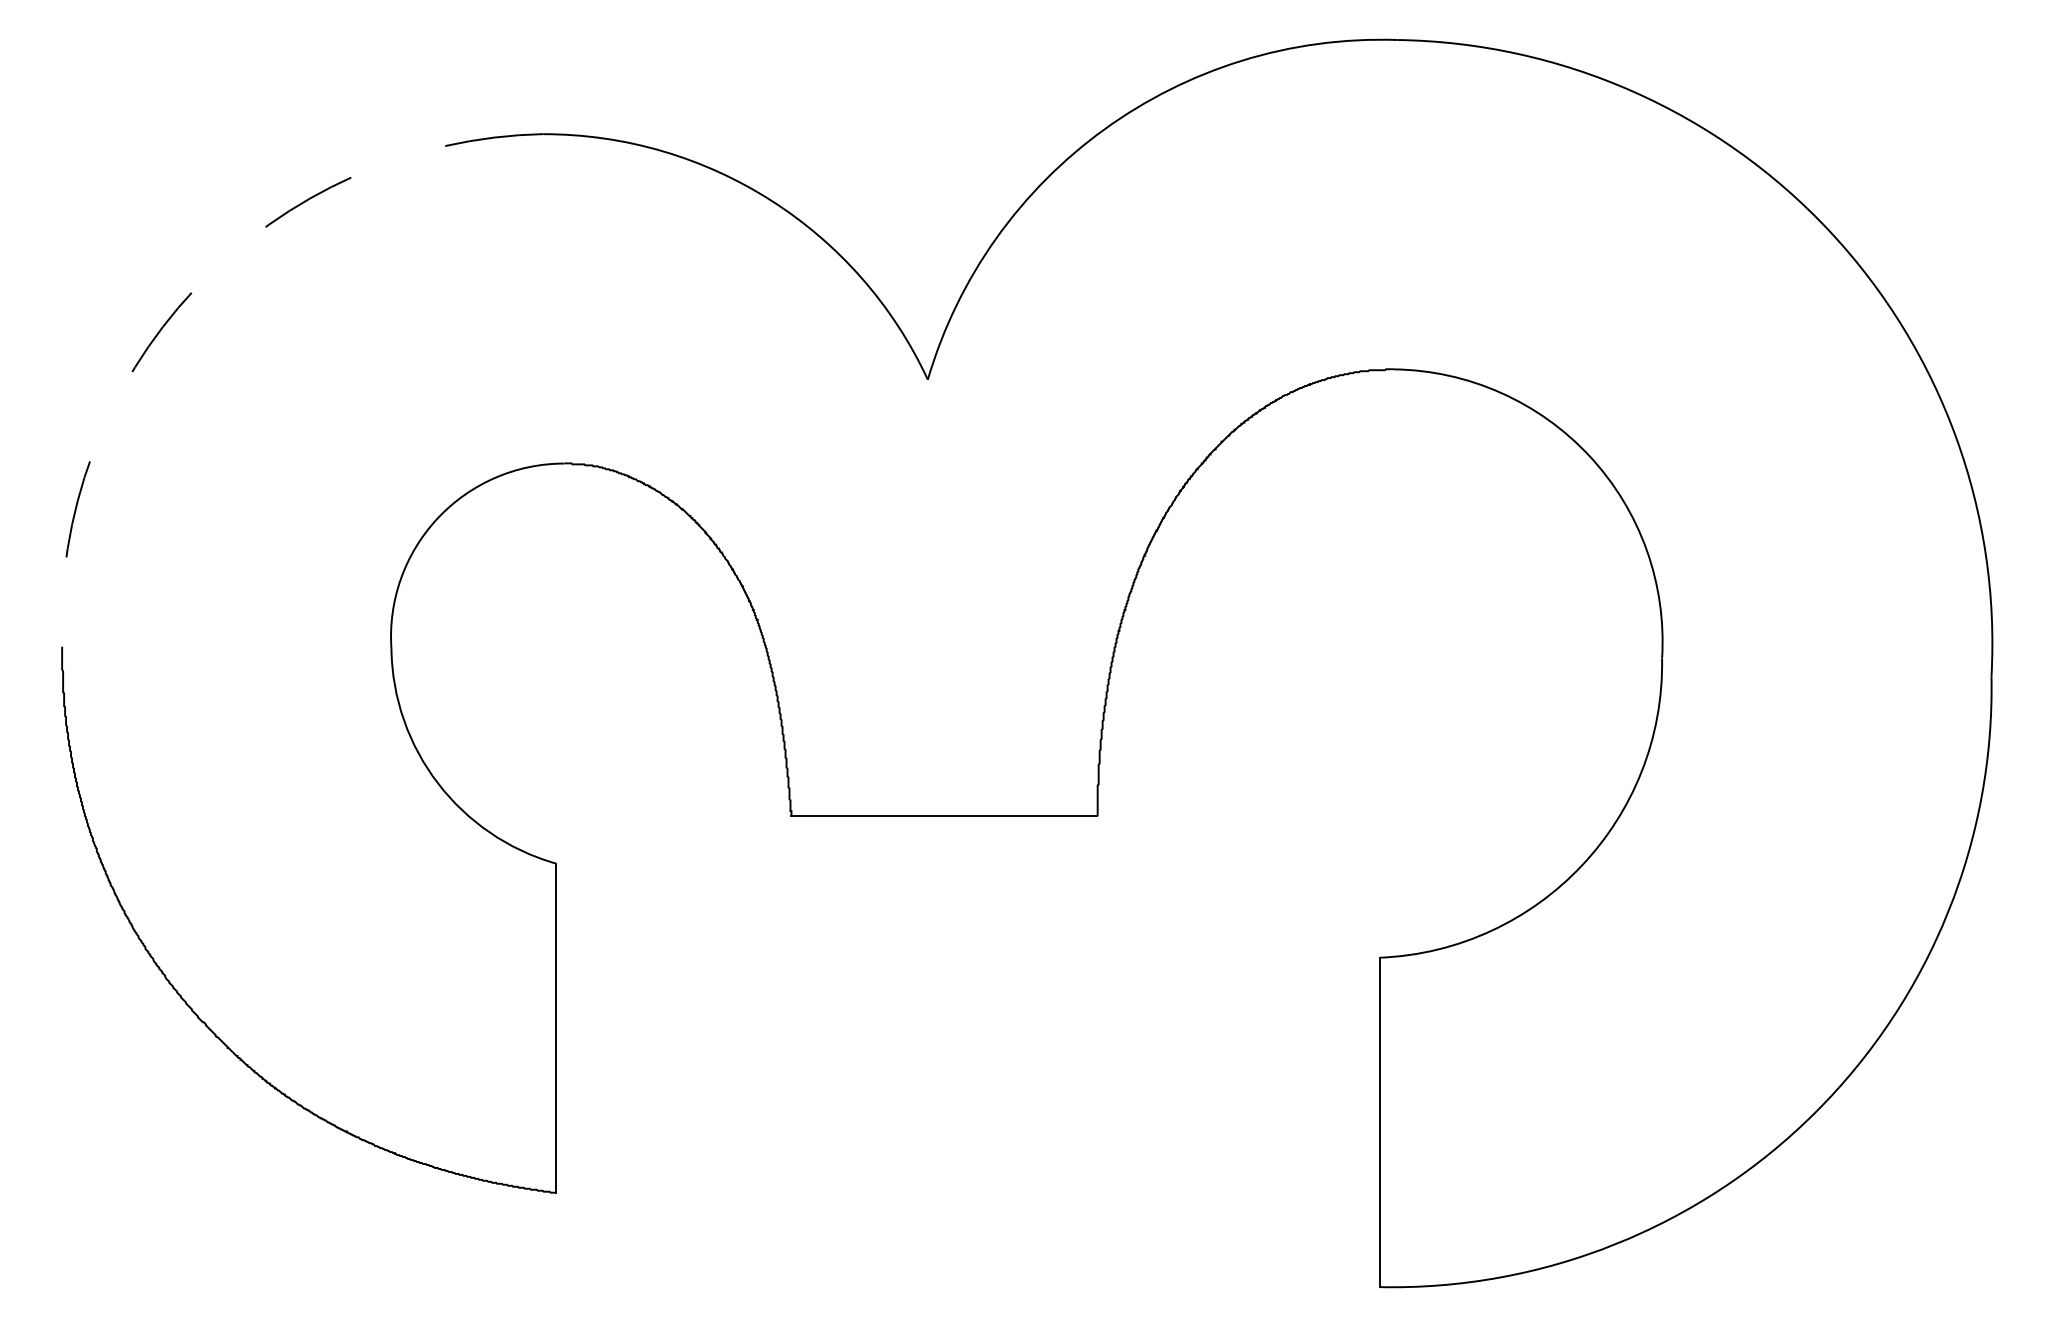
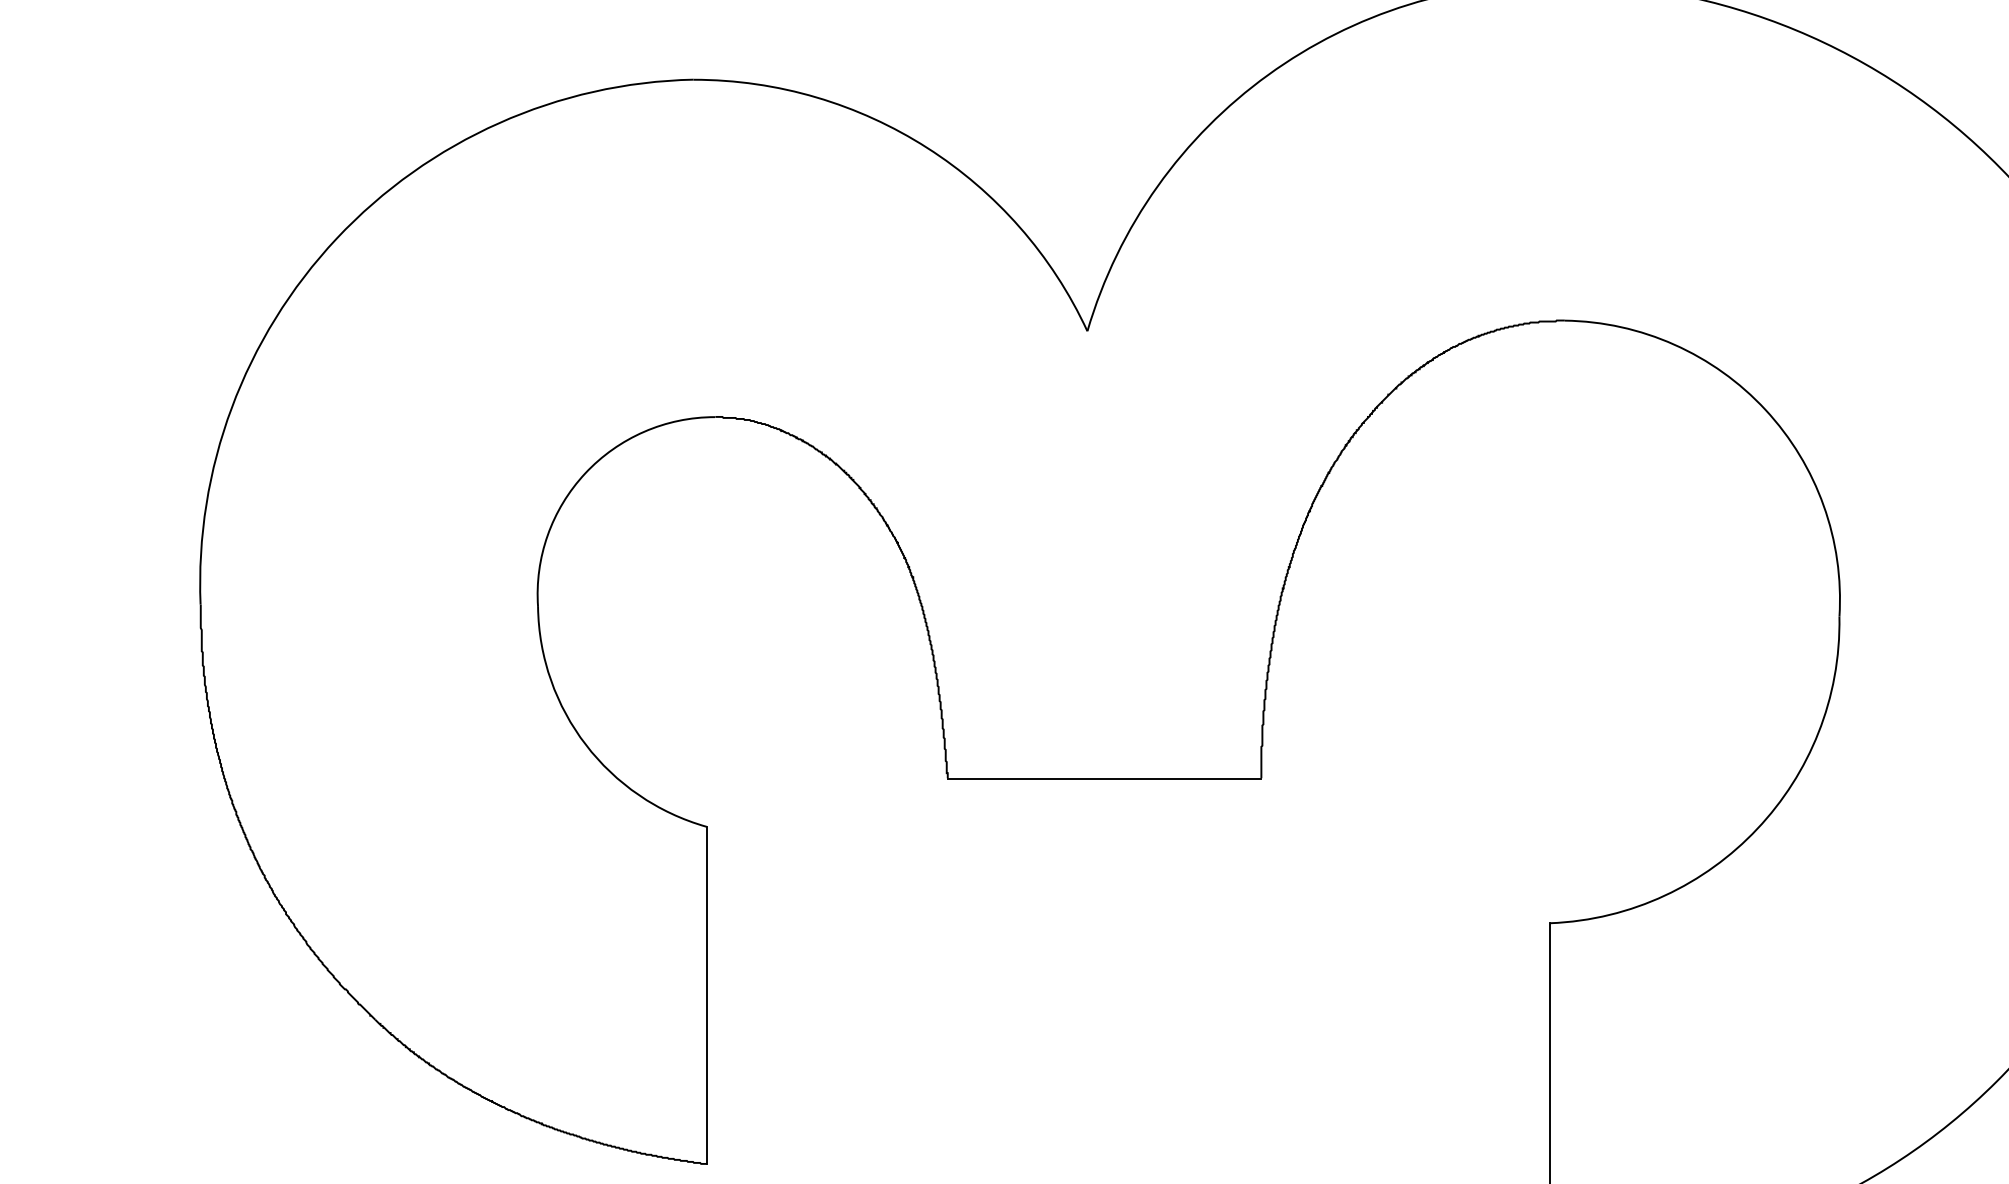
arc: (194, 289) -> (336, 238), dashed -> solid

